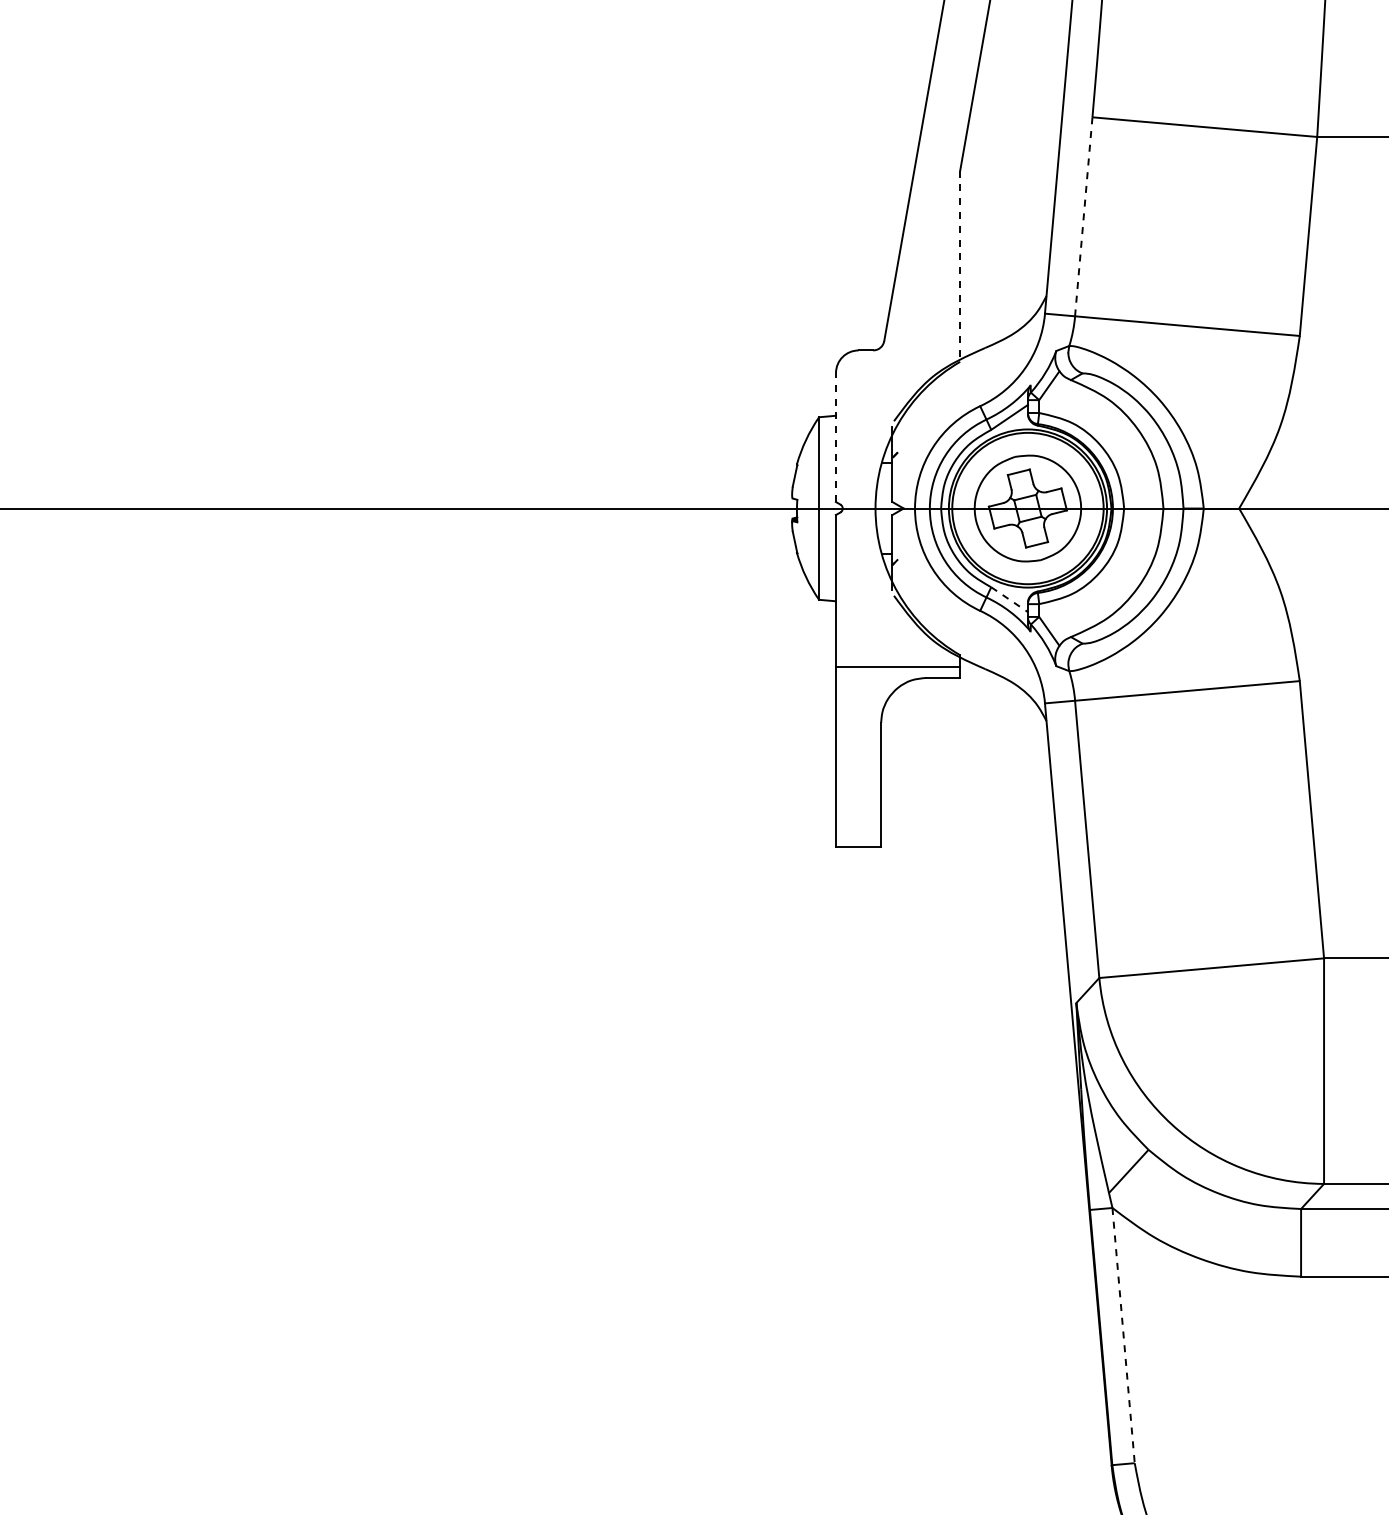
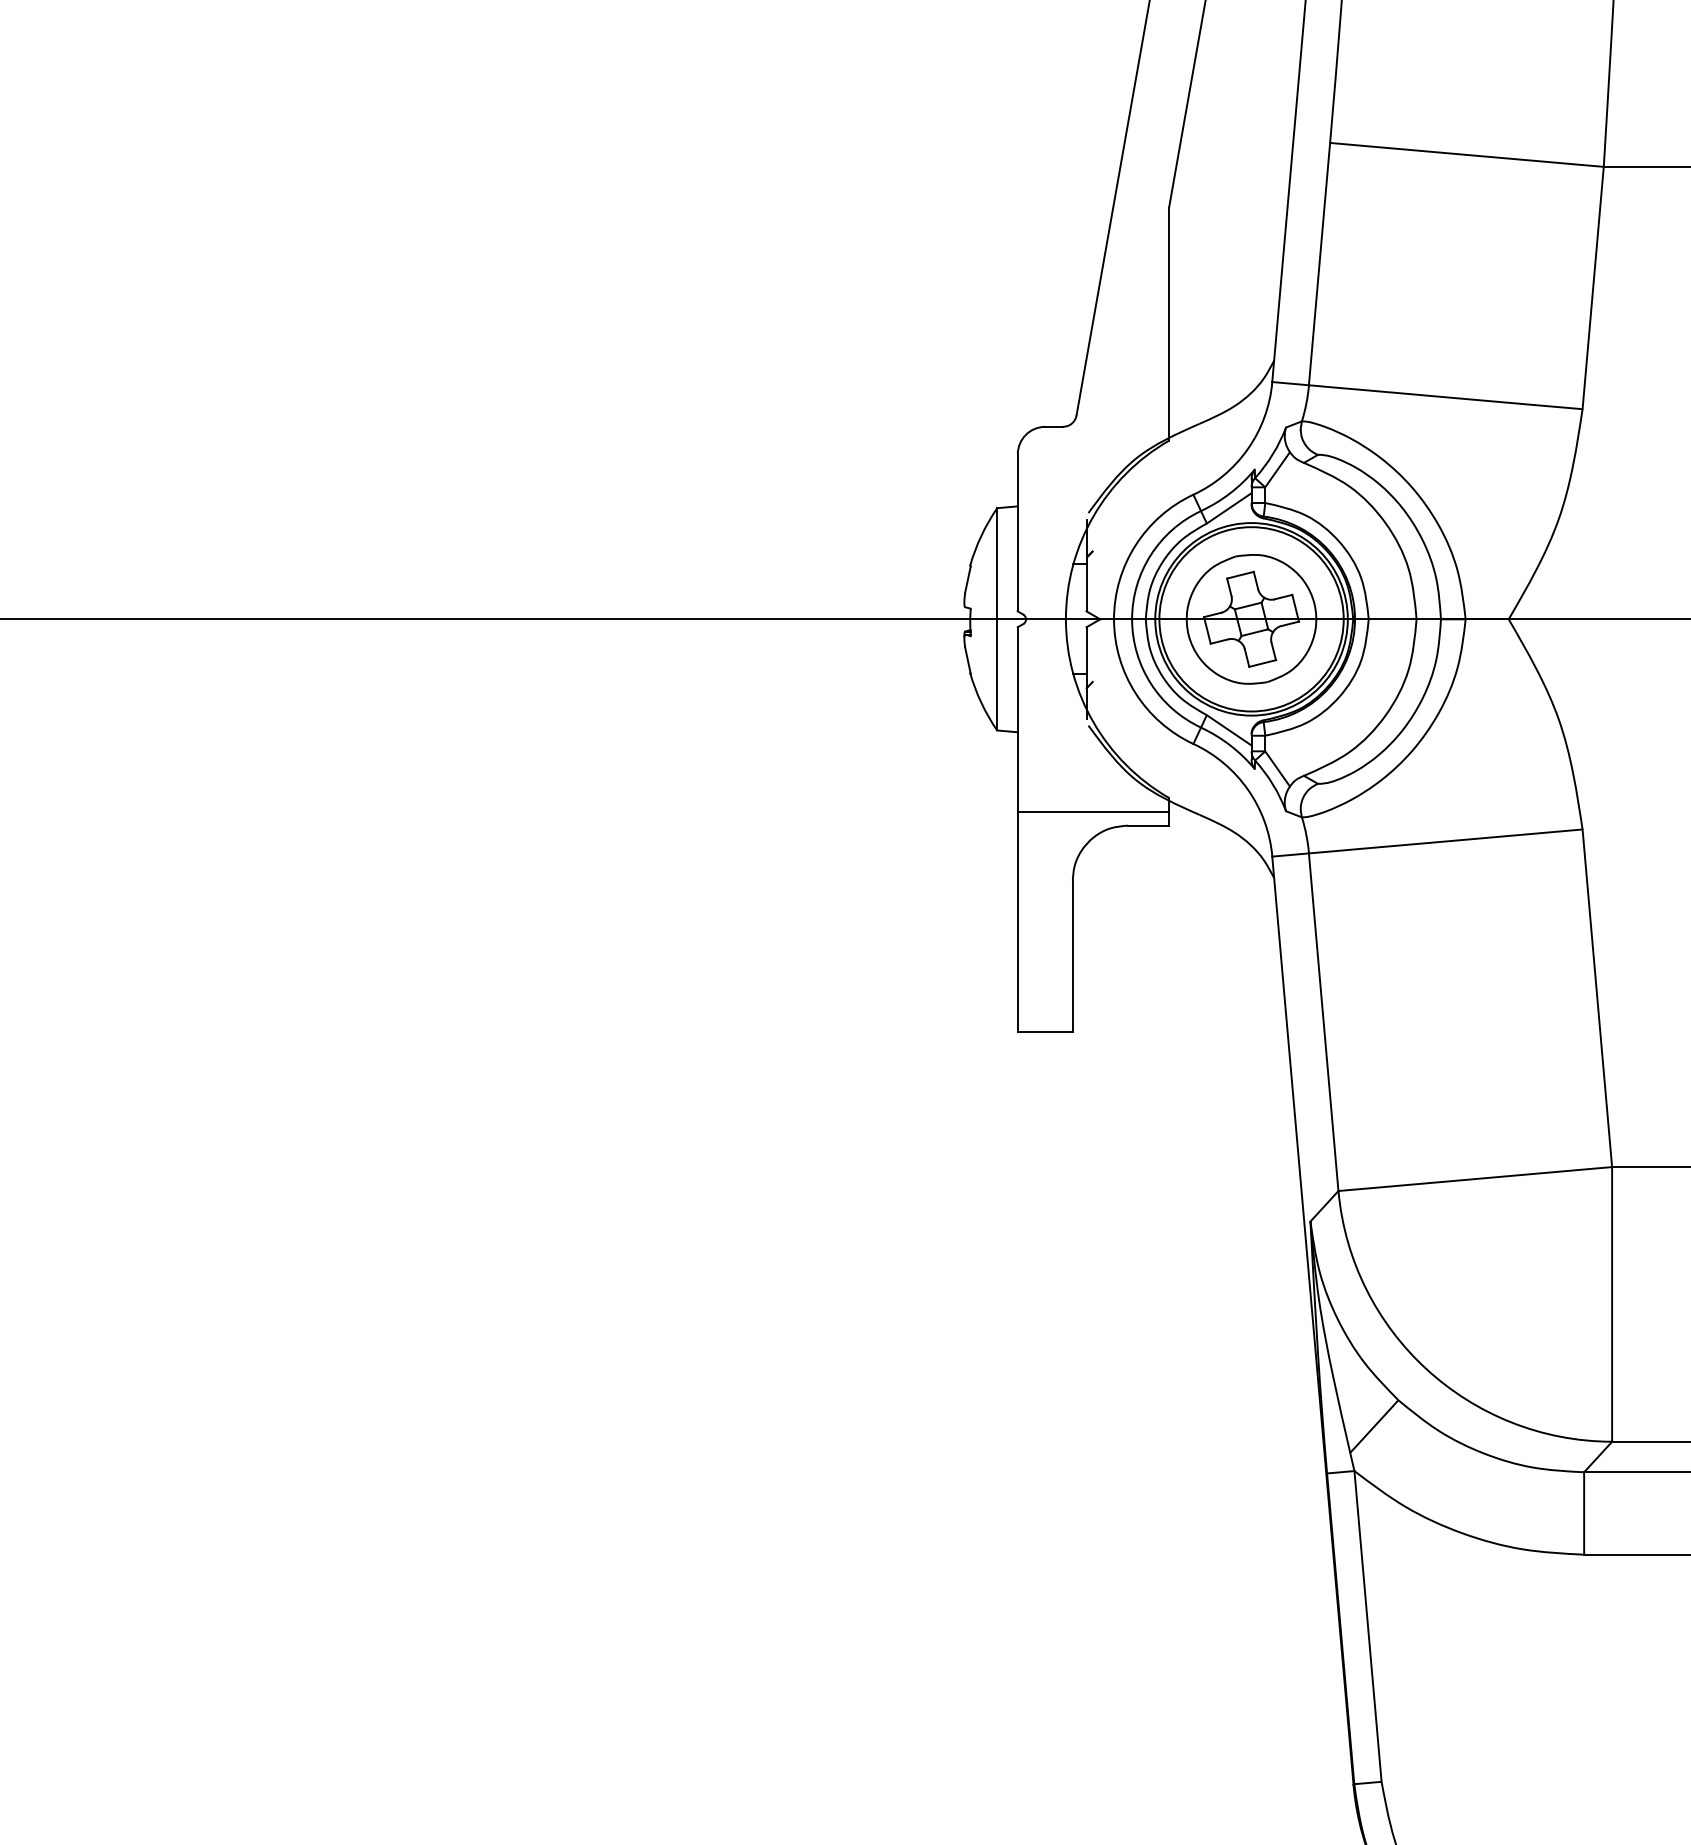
line: (1083, 216) -> (1319, 263), dashed -> solid
line: (960, 266) -> (1169, 324), dashed -> solid
line: (835, 437) -> (1017, 532), dashed -> solid
line: (1010, 599) -> (1230, 730), dashed -> solid
line: (1123, 1336) -> (1367, 1627), dashed -> solid

